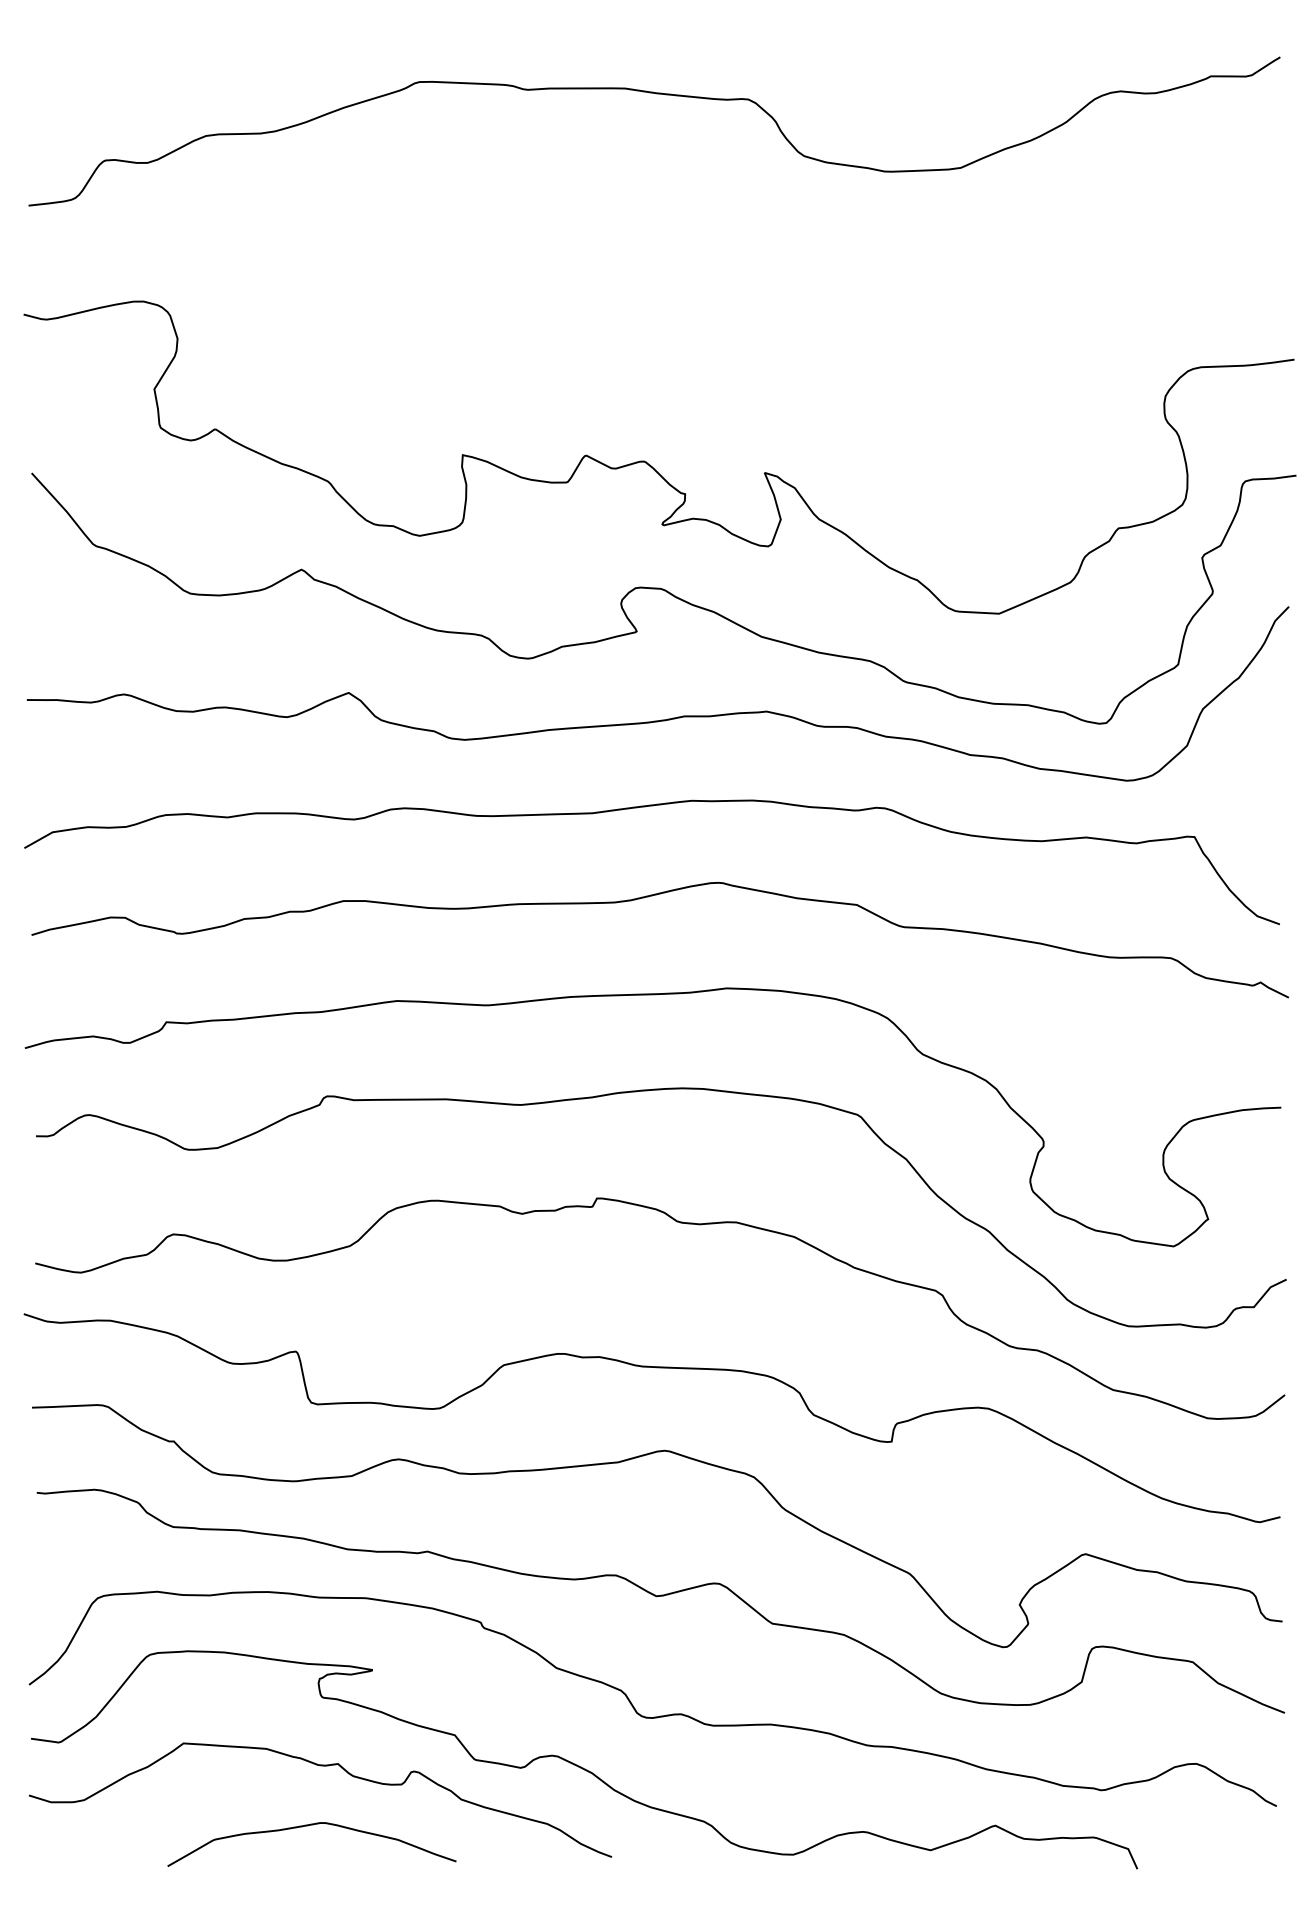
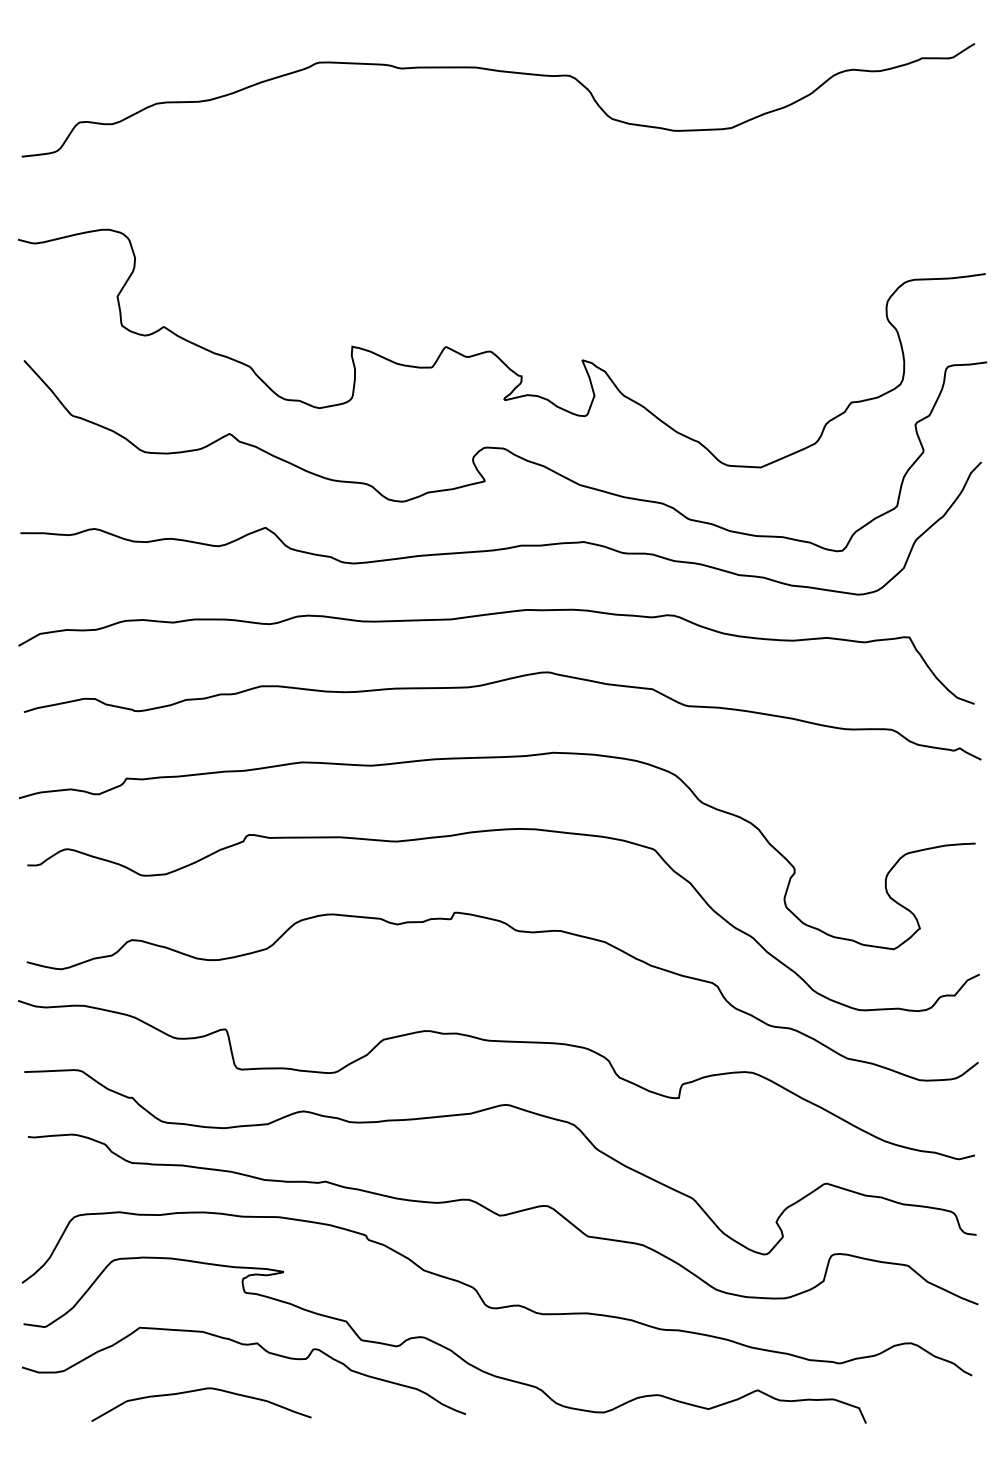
curve: (306, 1827) -> (197, 1391), moved

